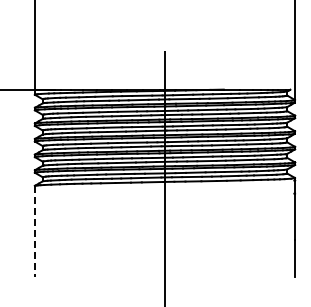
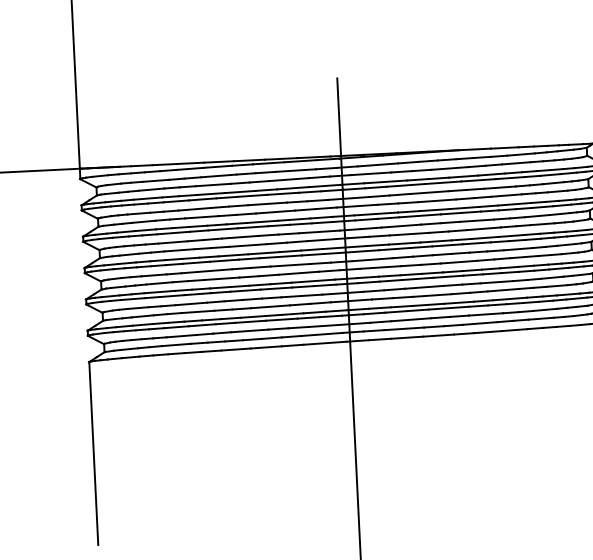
line: (35, 231) -> (94, 453), dashed -> solid

